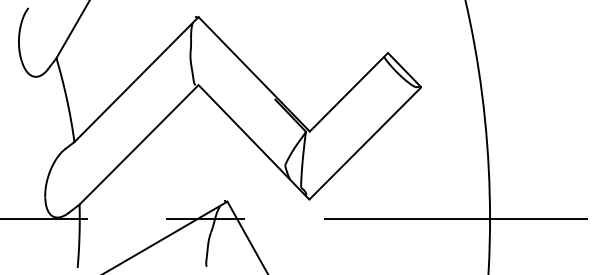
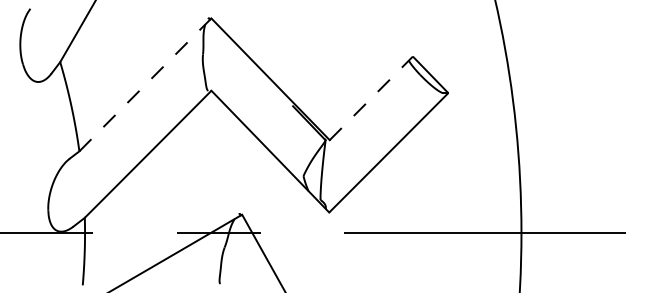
line: (136, 79) -> (145, 84), solid -> dashed
line: (349, 91) -> (371, 97), solid -> dashed

